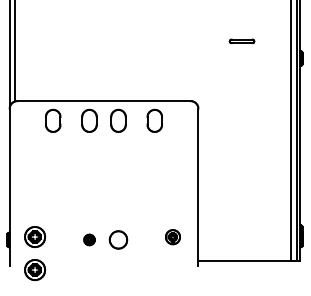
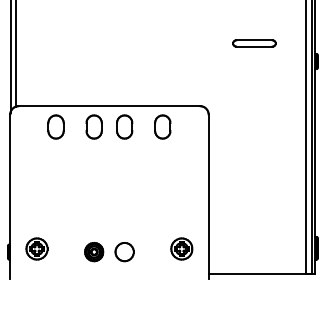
part: (241, 41) -> (253, 43), size x1.67
part: (172, 237) -> (181, 249), size x1.43
part: (89, 239) -> (94, 251), size x1.67
part: (34, 270) -> (36, 284), removed

